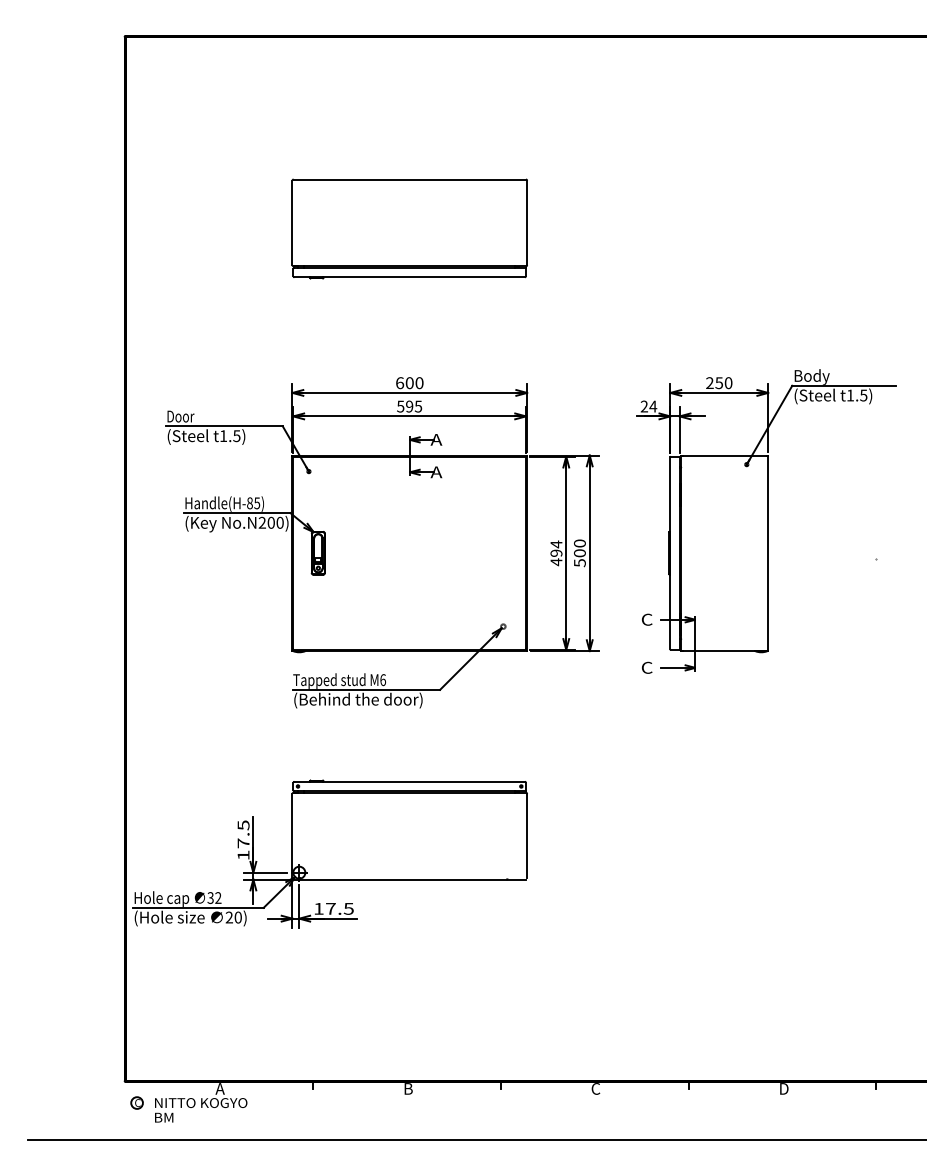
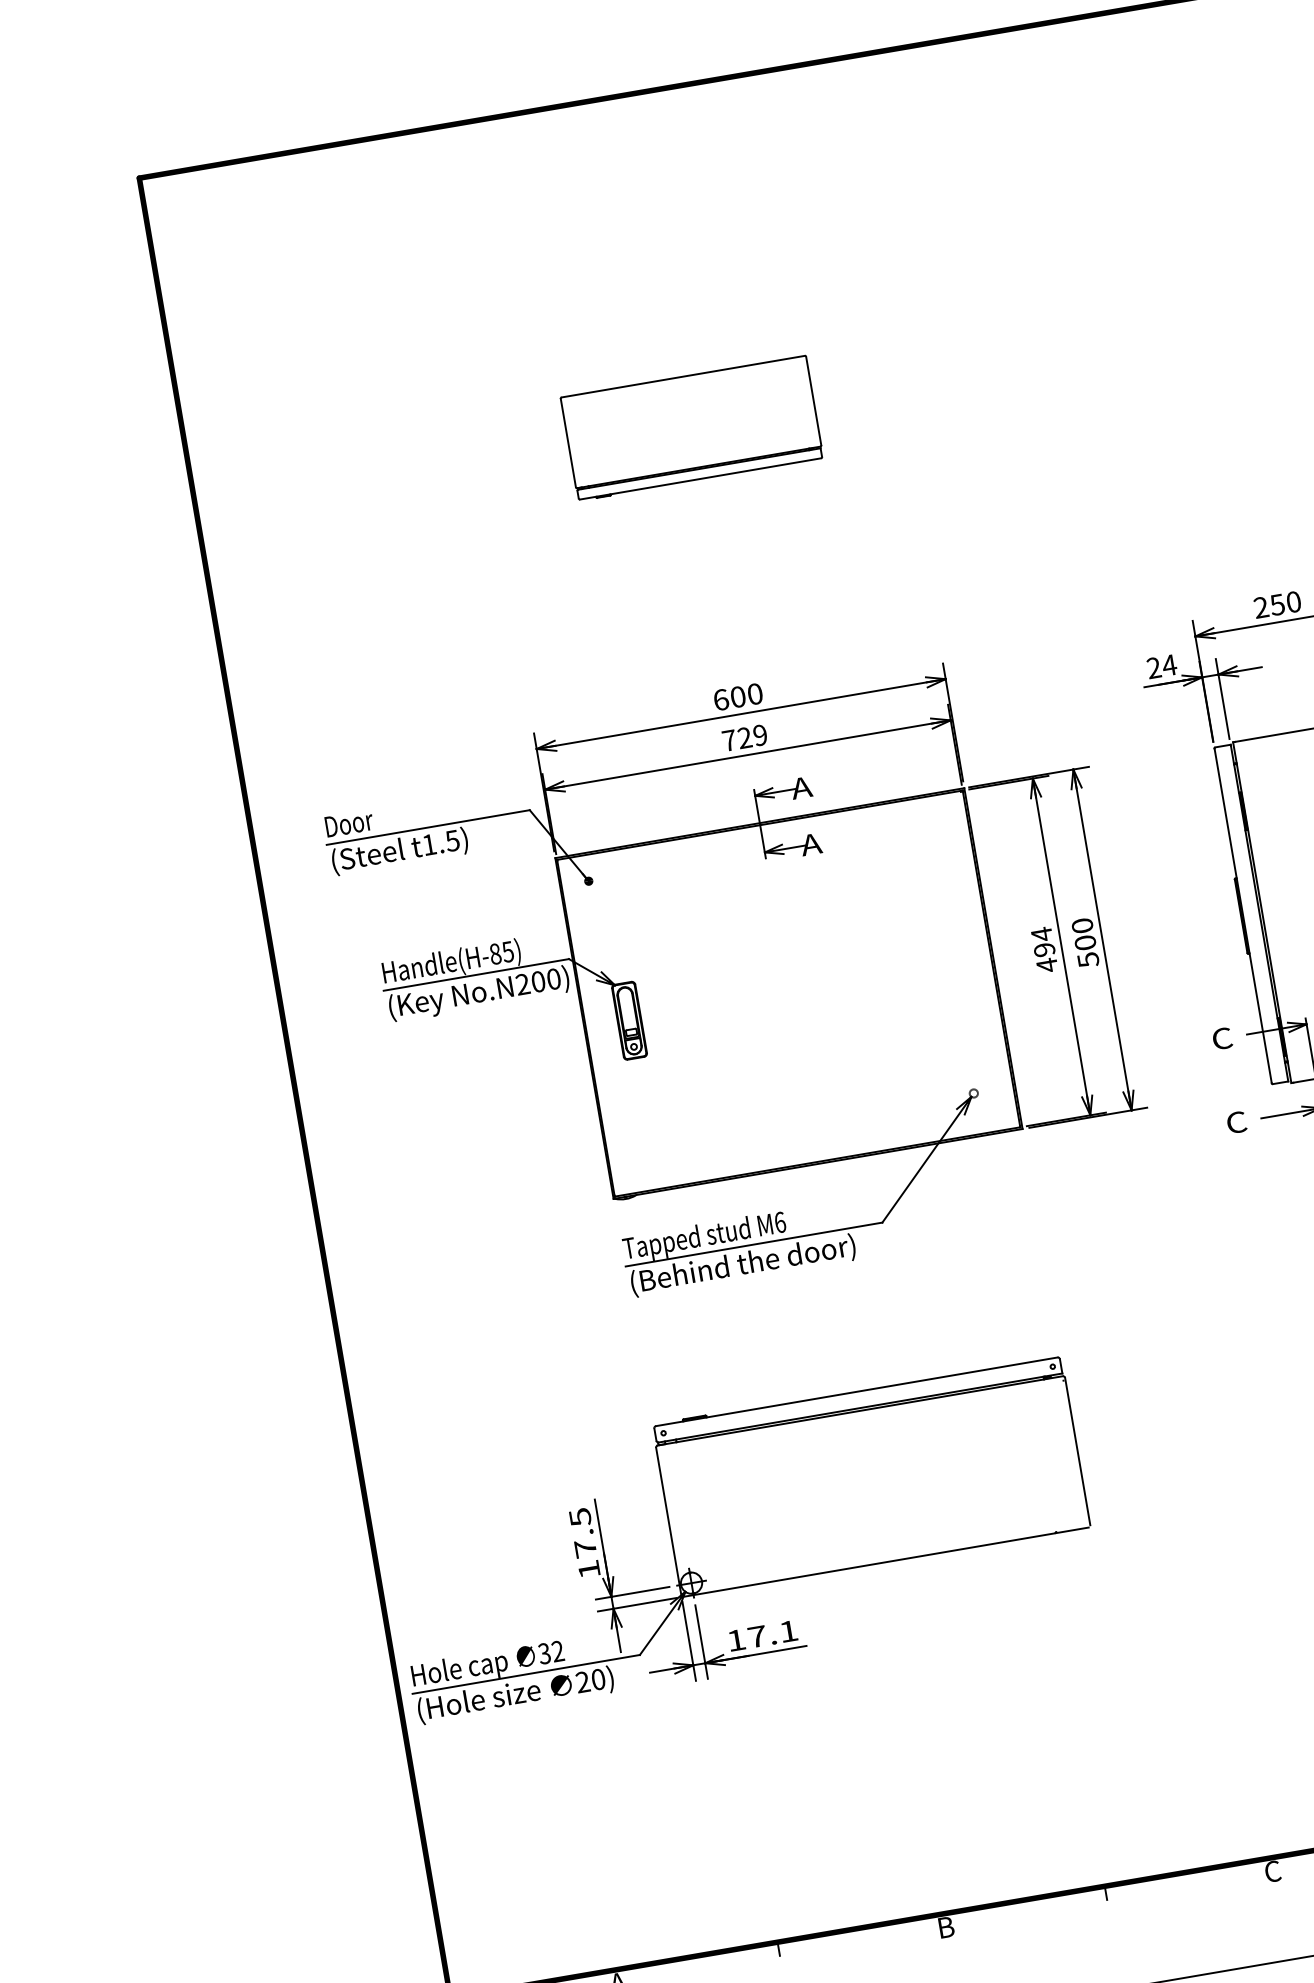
part: (409, 228) -> (691, 427), size x0.6
text: (409, 406) -> (744, 737), 595 -> 729
text: (348, 908) -> (787, 1630), 17.5 -> 17.1

